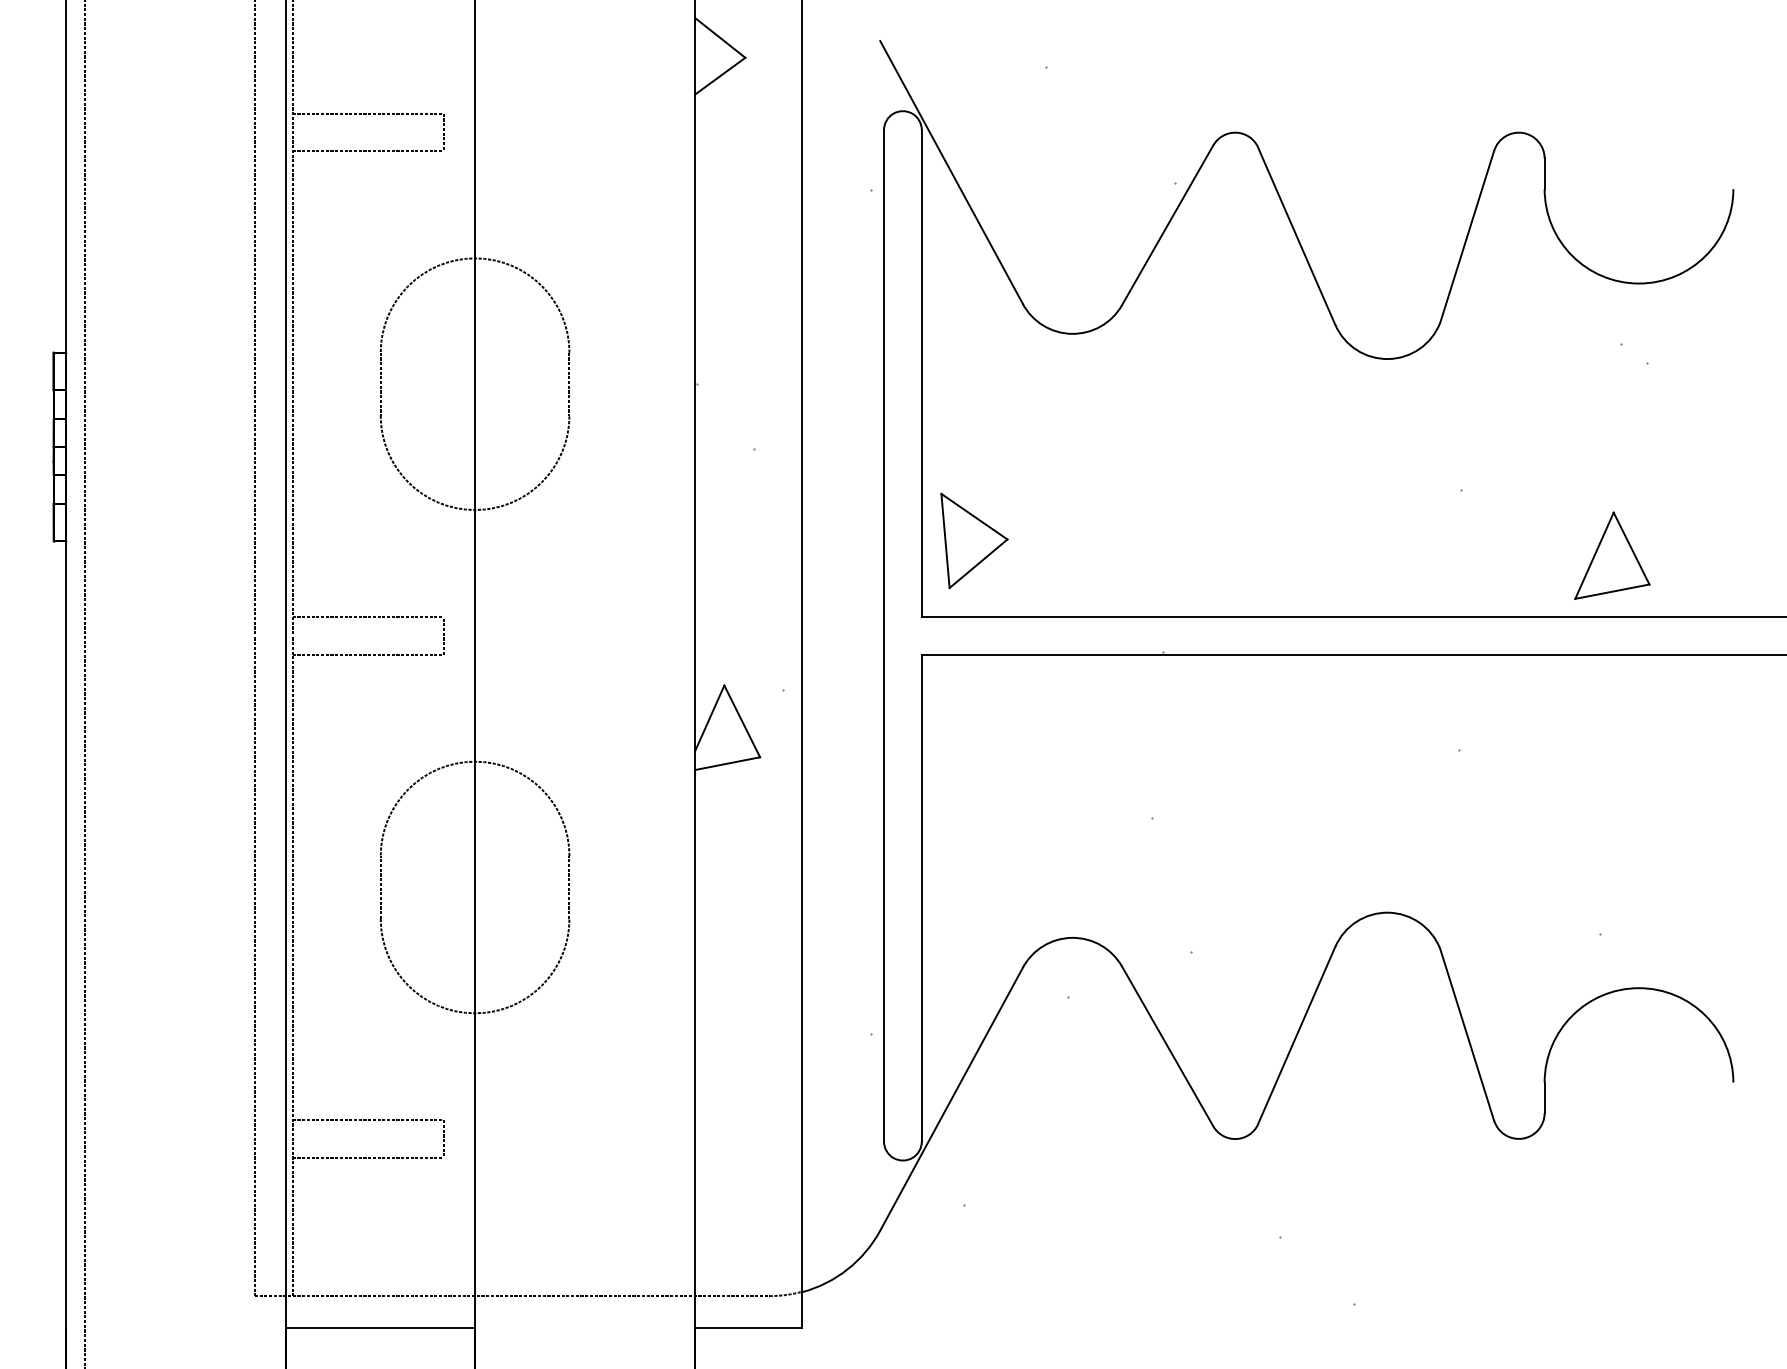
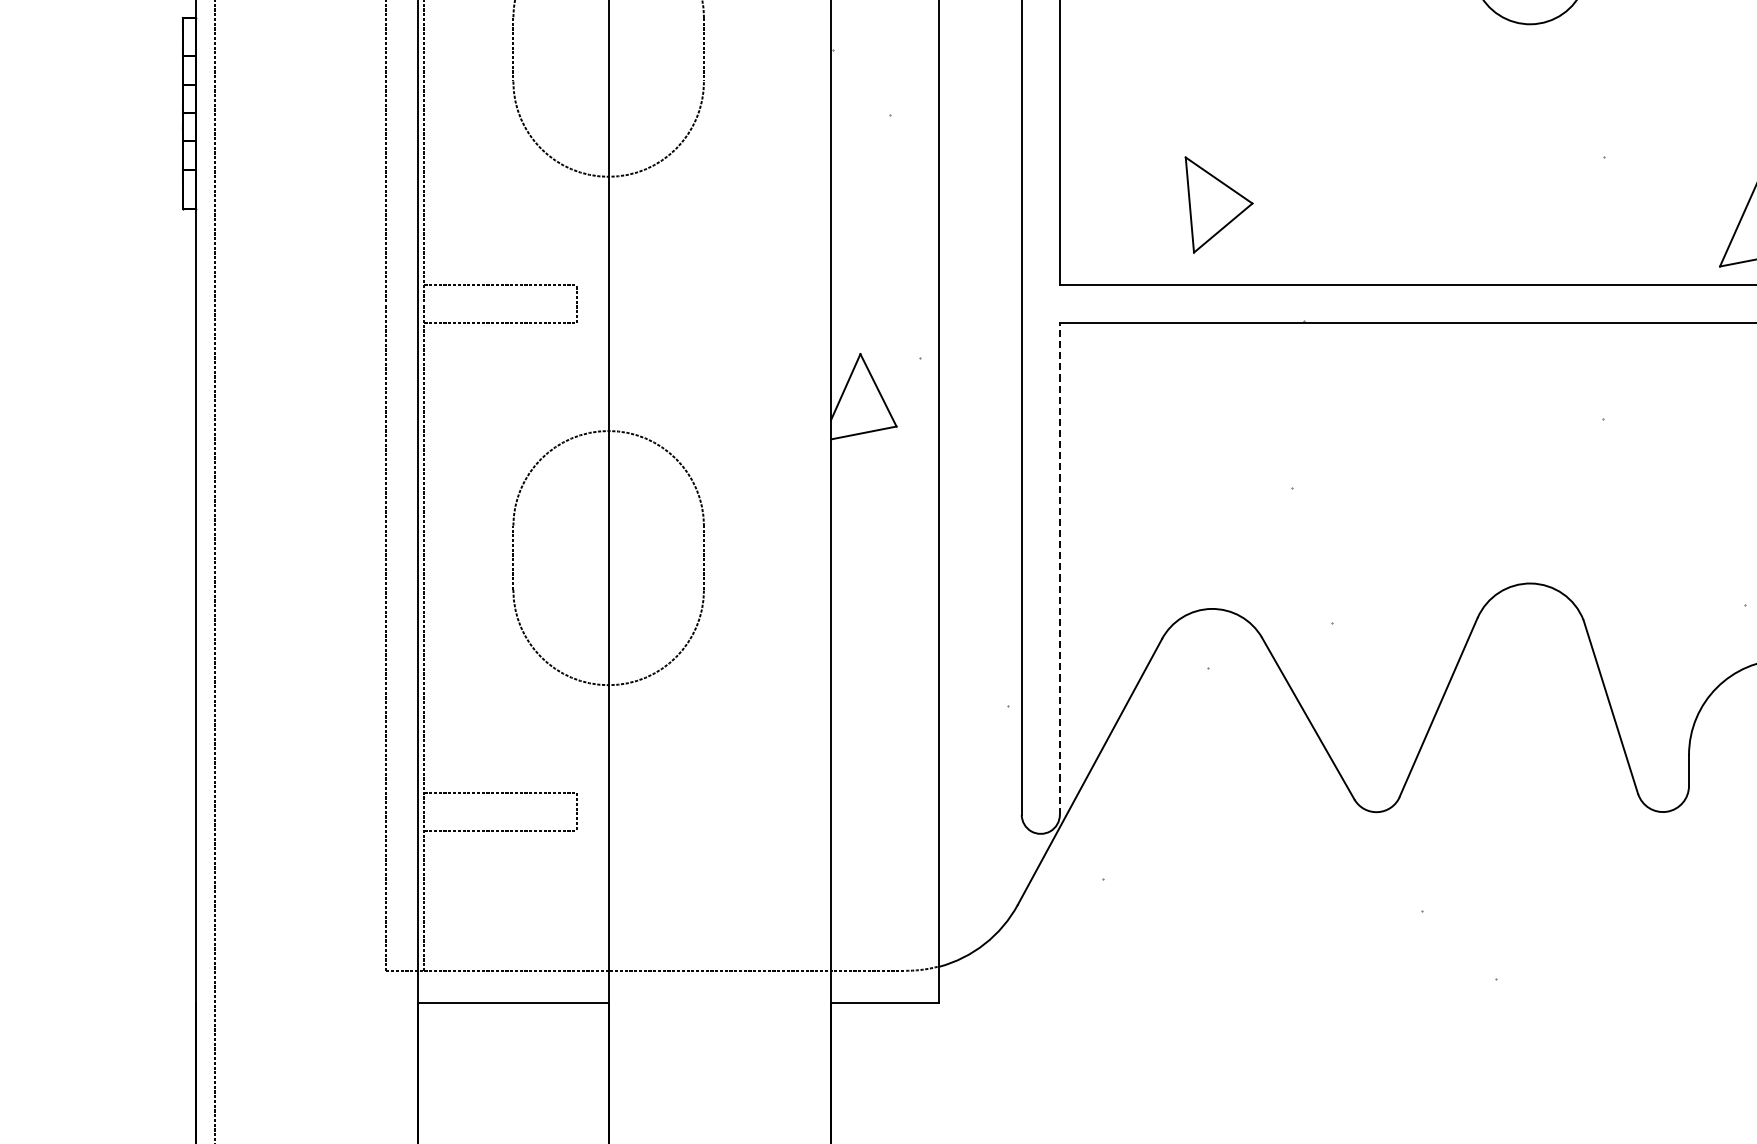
part: (974, 540) -> (1219, 204), moved
line: (921, 897) -> (1059, 568), solid -> dashed

